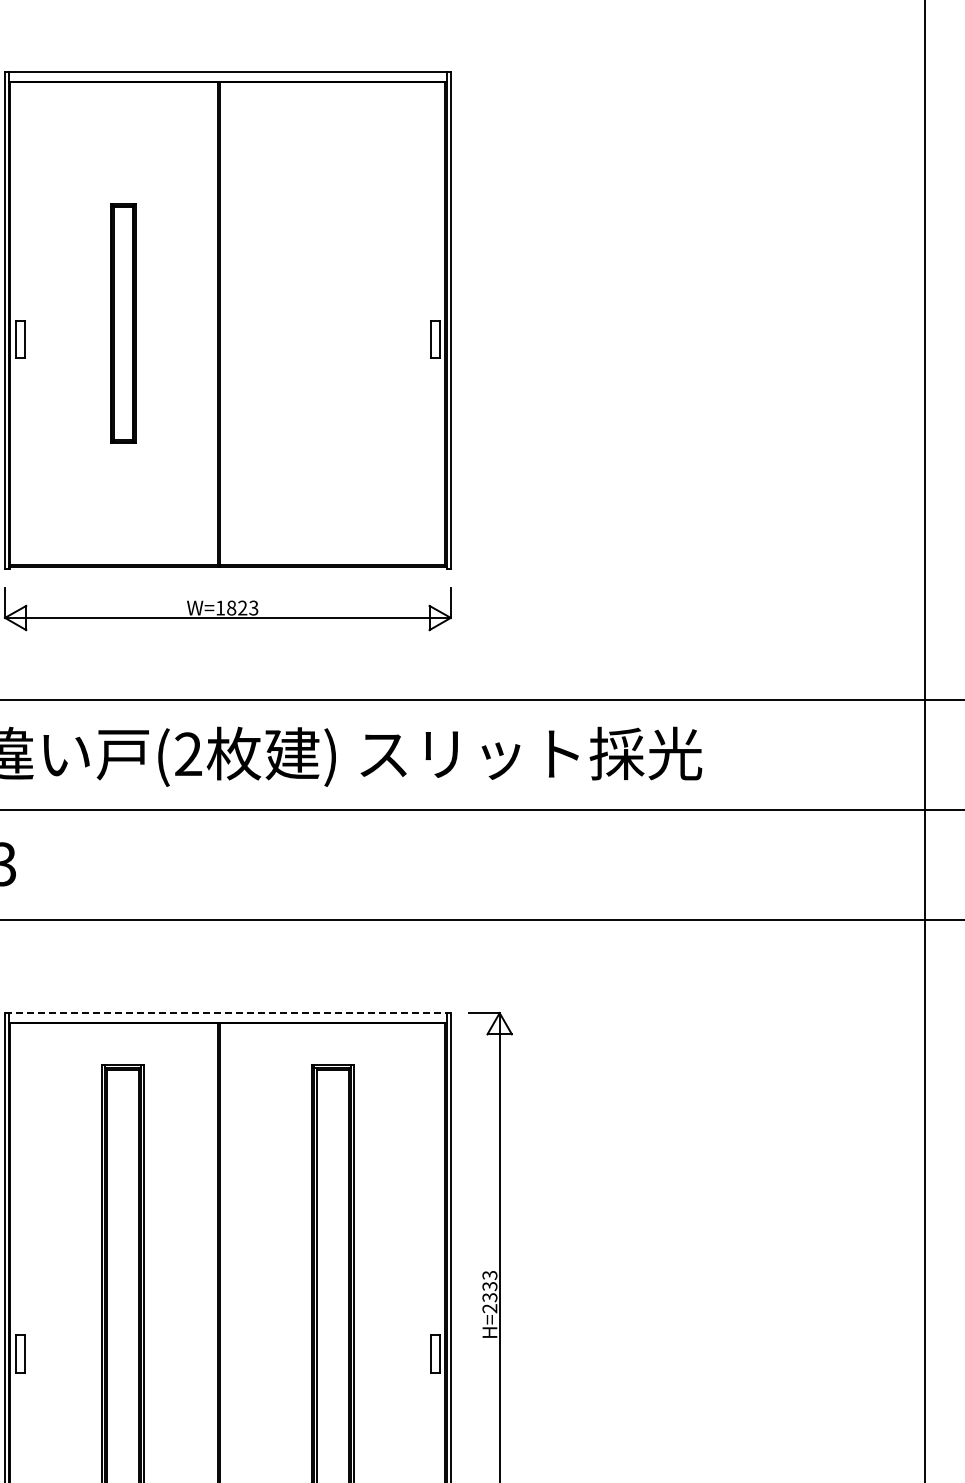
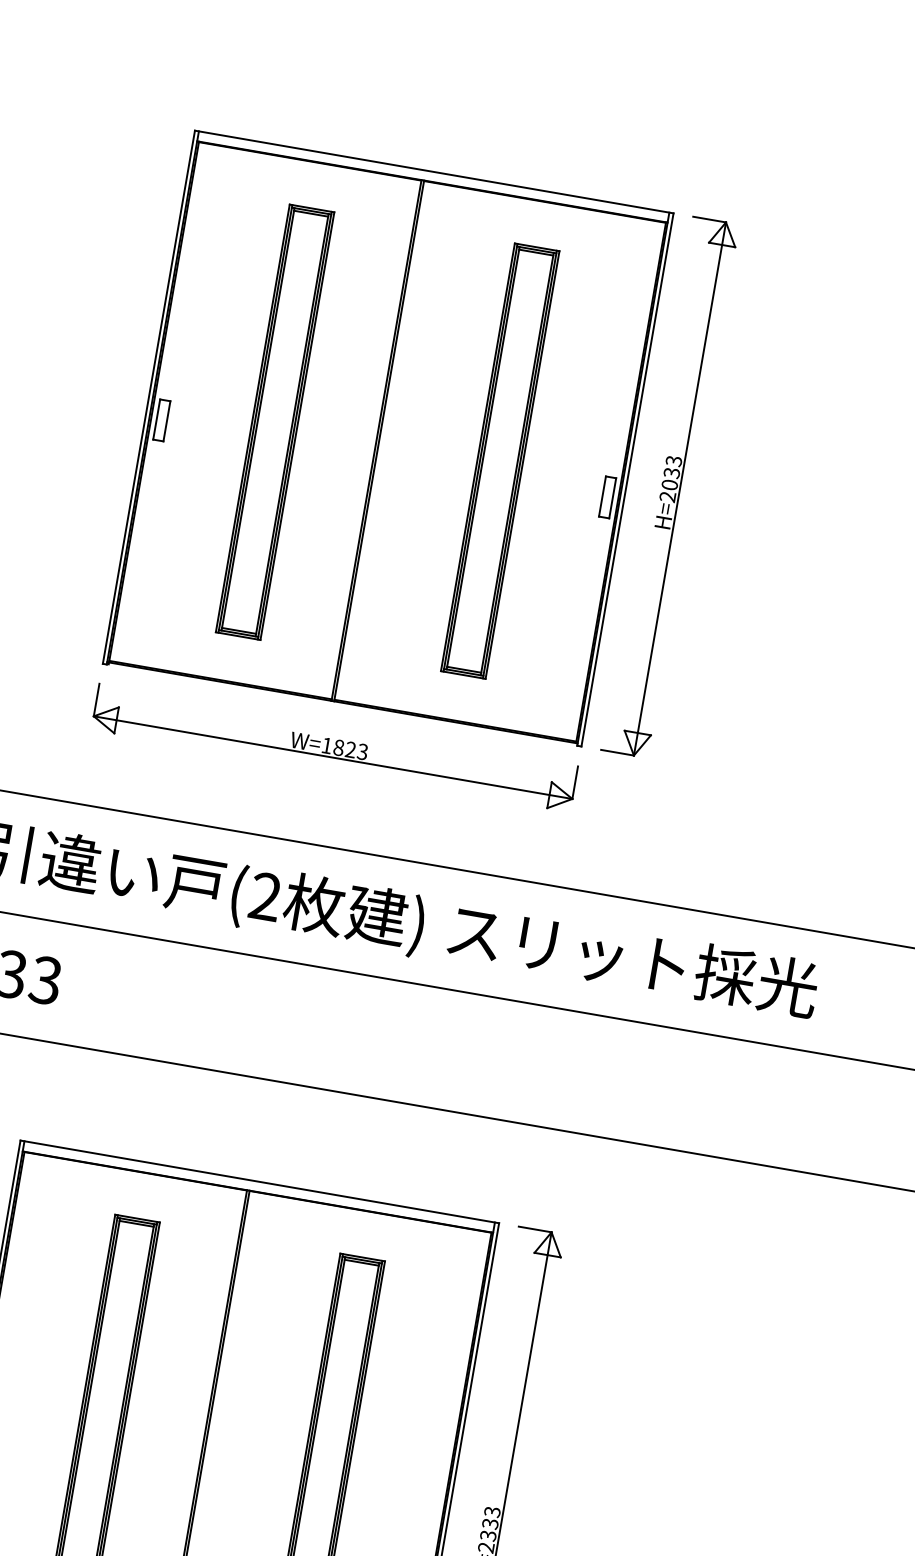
part: (490, 320) -> (670, 487), added
part: (122, 323) -> (274, 422), size x1.67
part: (332, 323) -> (499, 460), added
line: (227, 1013) -> (259, 1182), dashed -> solid

